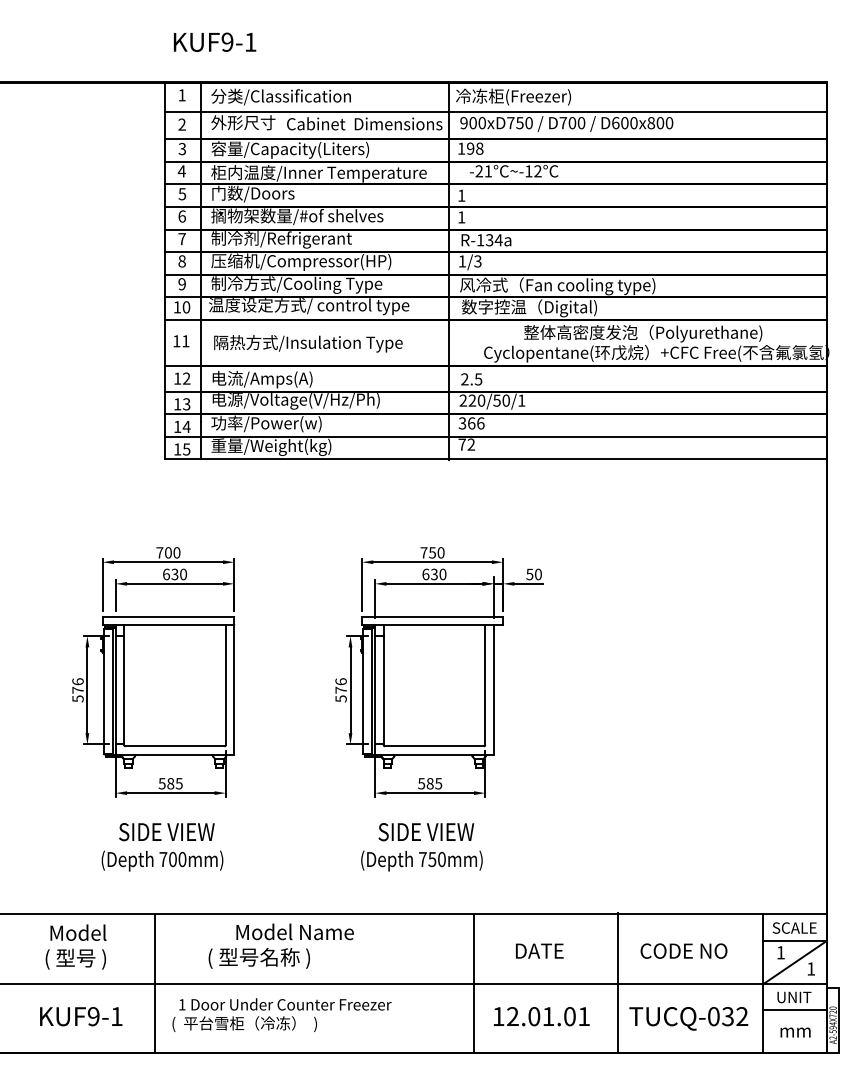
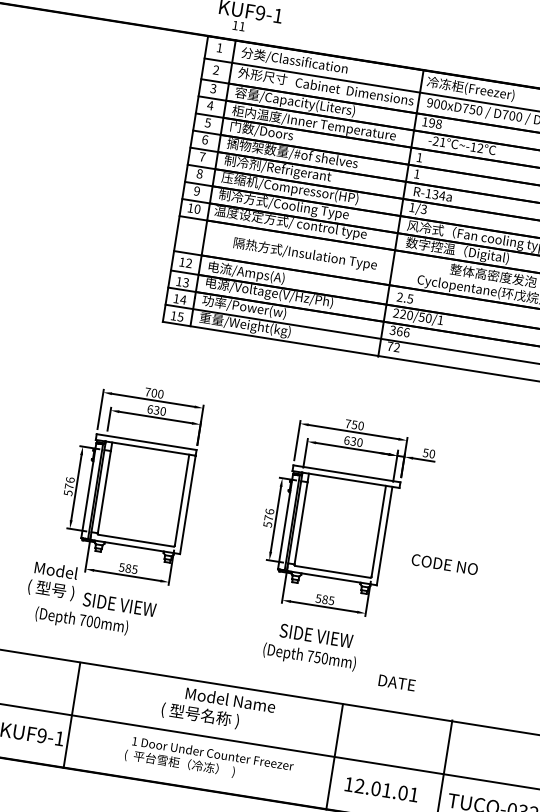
text: (181, 341) -> (238, 26), moved
text: (308, 343) -> (305, 254), moved
text: (162, 860) -> (81, 620), moved
text: (280, 945) -> (217, 708), moved
text: (75, 946) -> (52, 580), moved
text: (539, 950) -> (396, 682), moved
text: (683, 950) -> (444, 564), moved
line: (155, 983) -> (72, 714), moved
text: (281, 1014) -> (208, 760), moved

